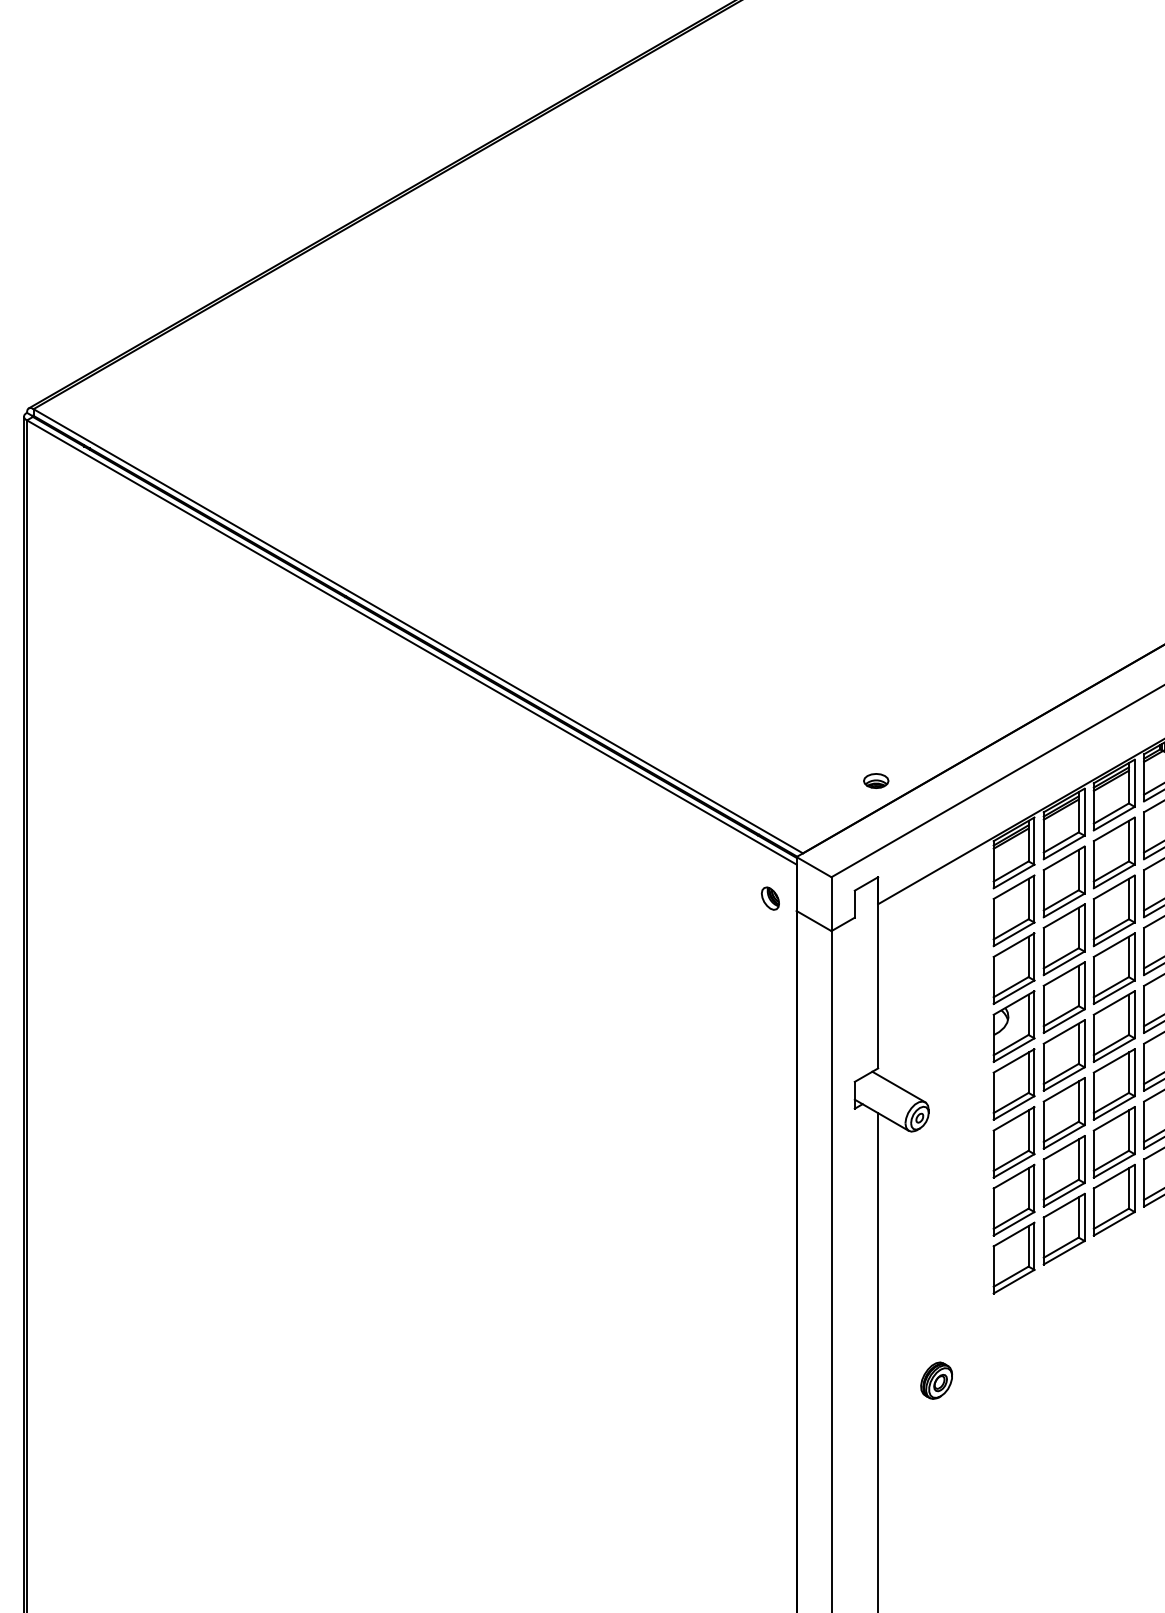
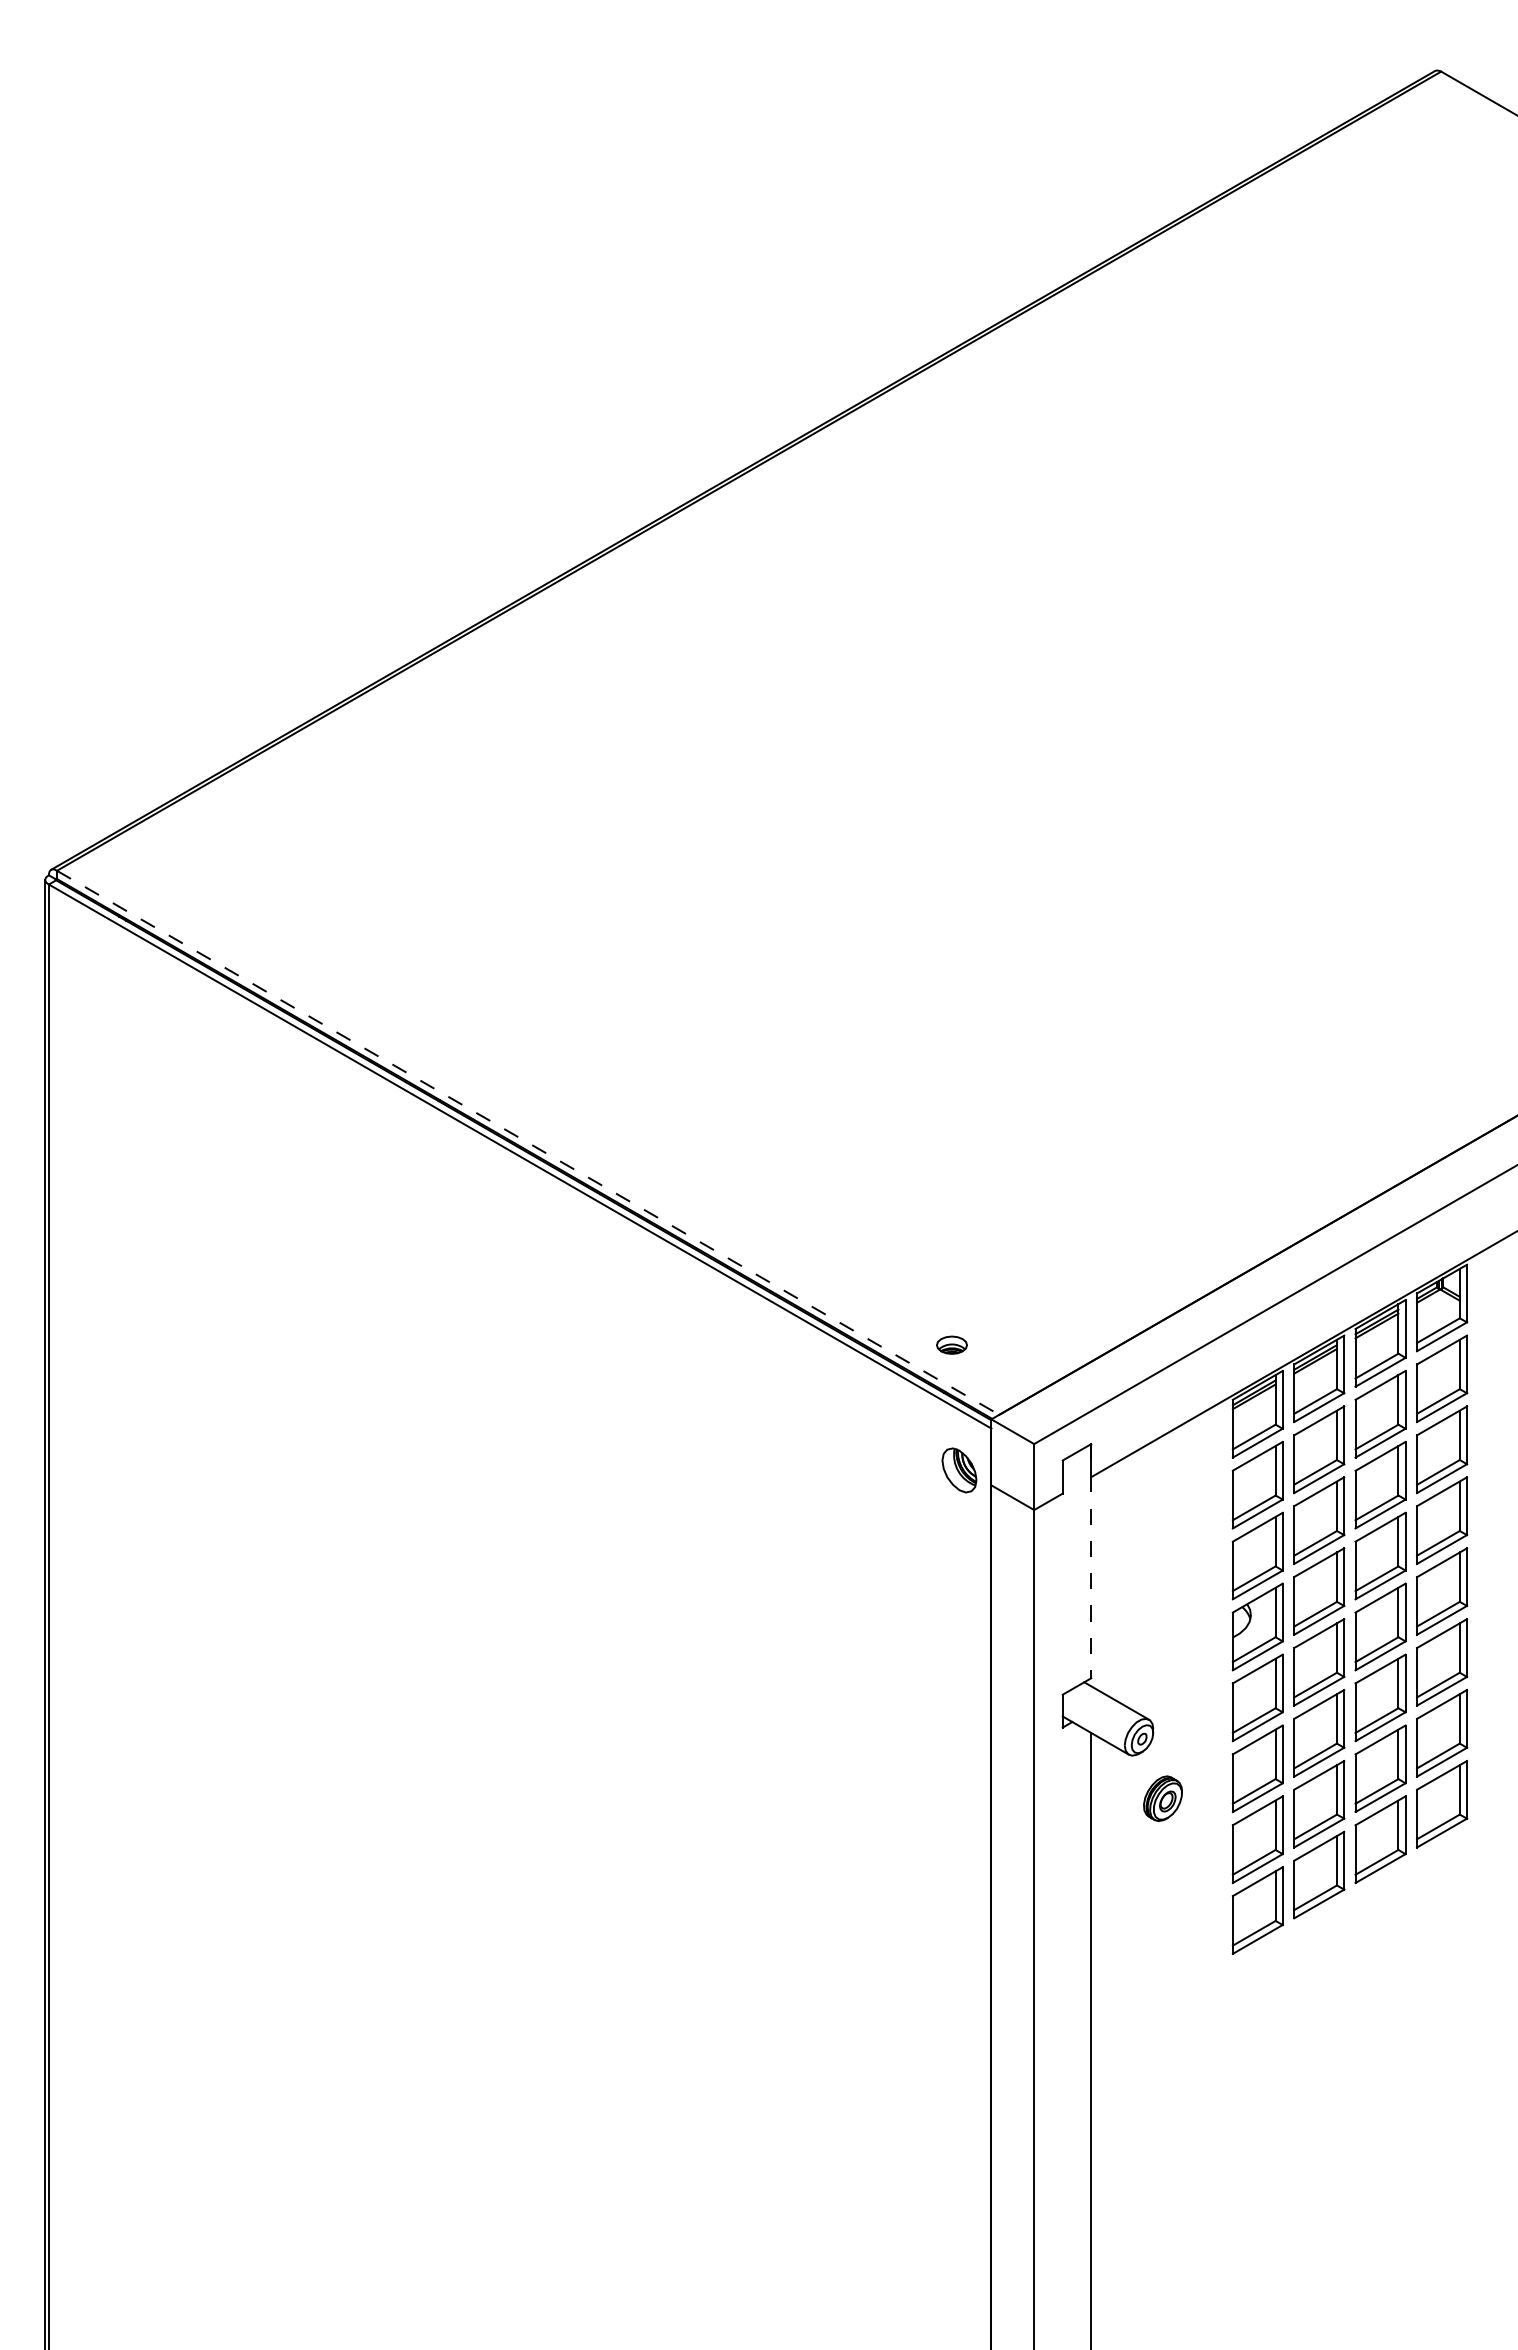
line: (418, 631) -> (528, 1143), solid -> dashed
part: (875, 780) -> (951, 1344), moved
part: (770, 898) -> (959, 1469), size x1.6
line: (878, 973) -> (1091, 1561), solid -> dashed
part: (936, 1380) -> (1162, 1798), moved

